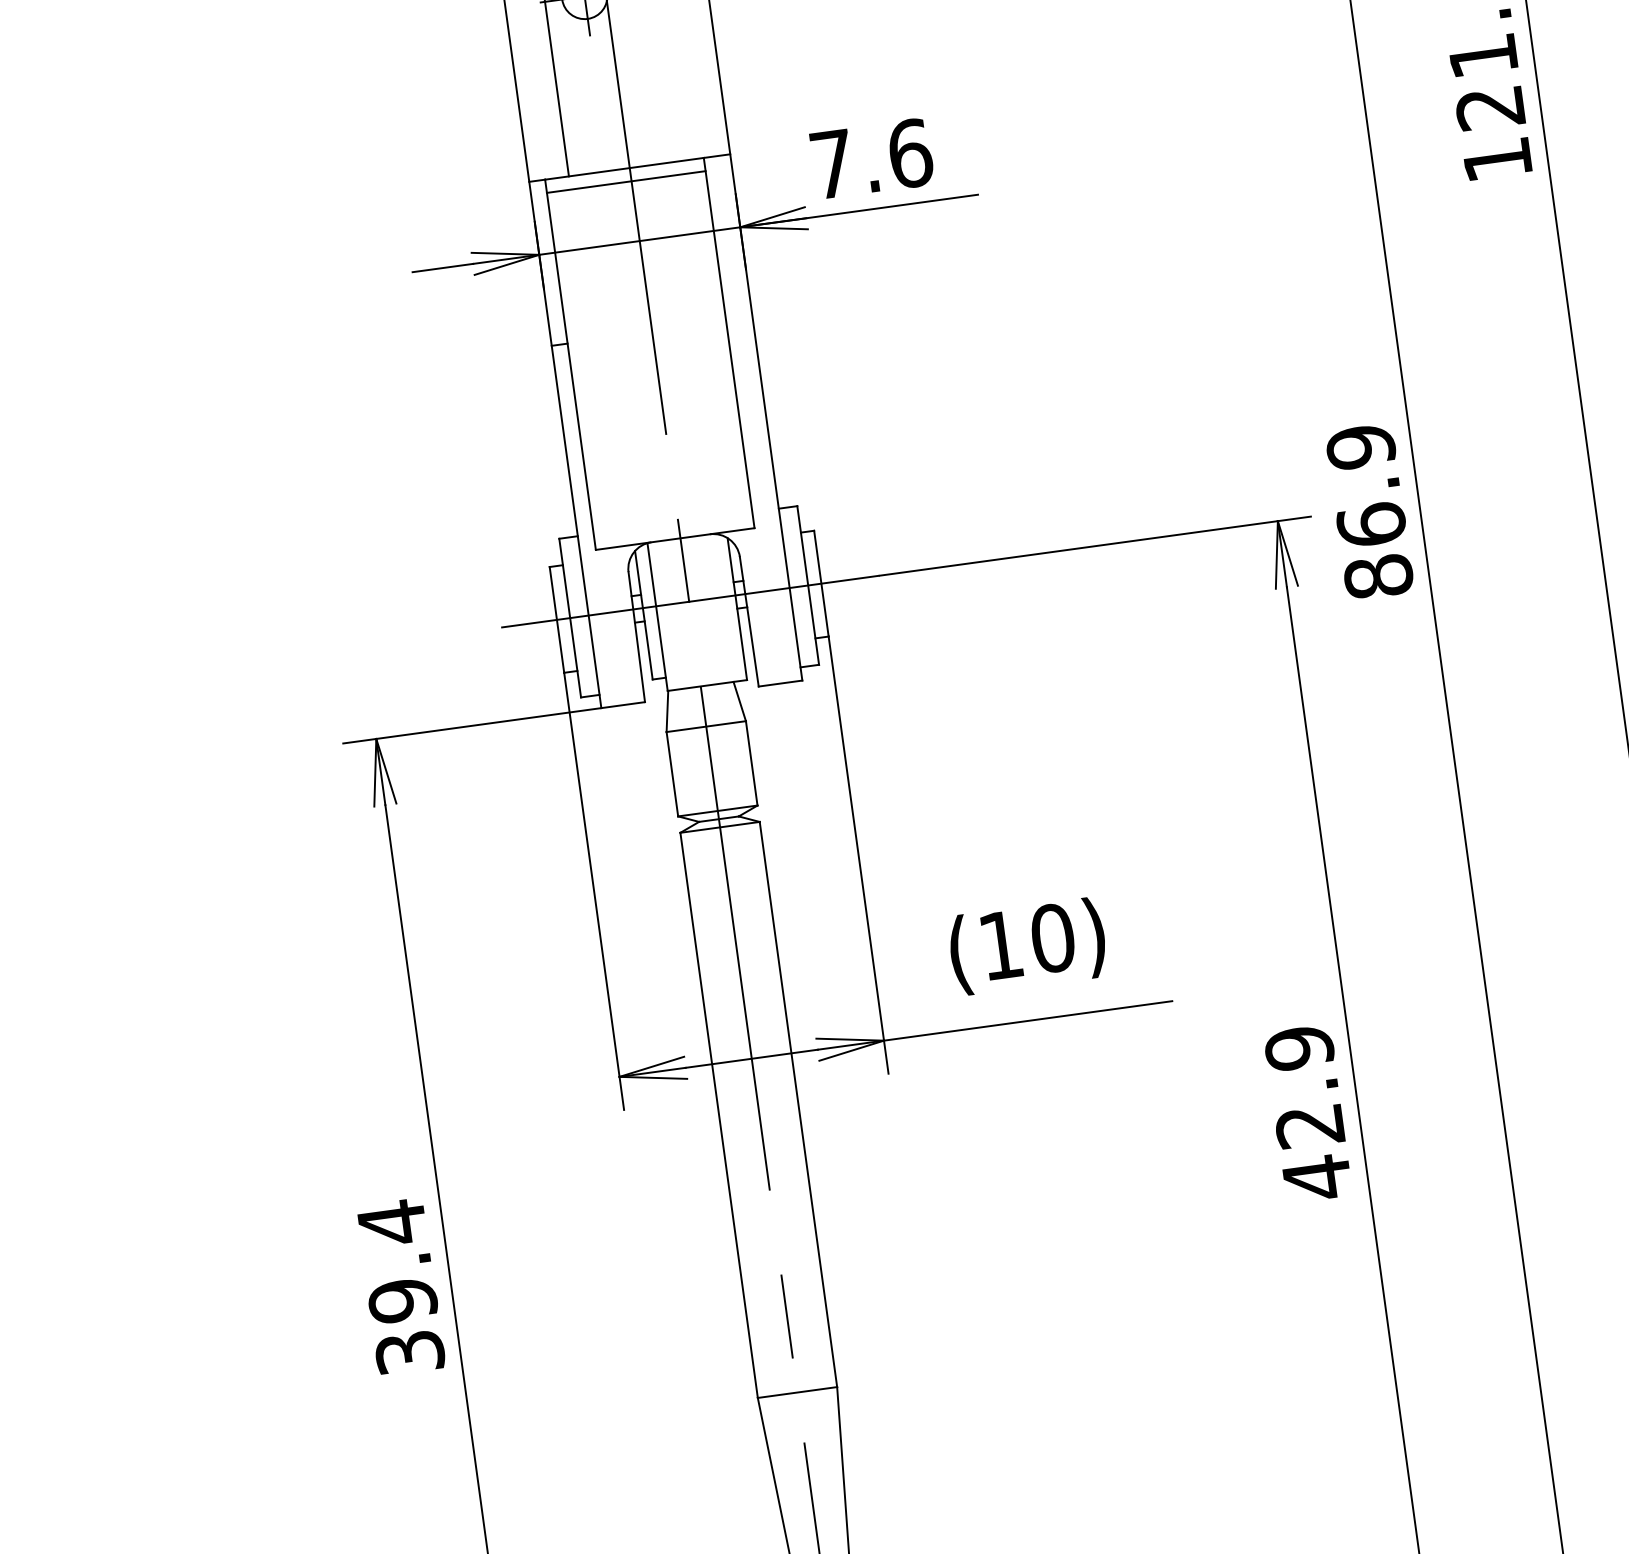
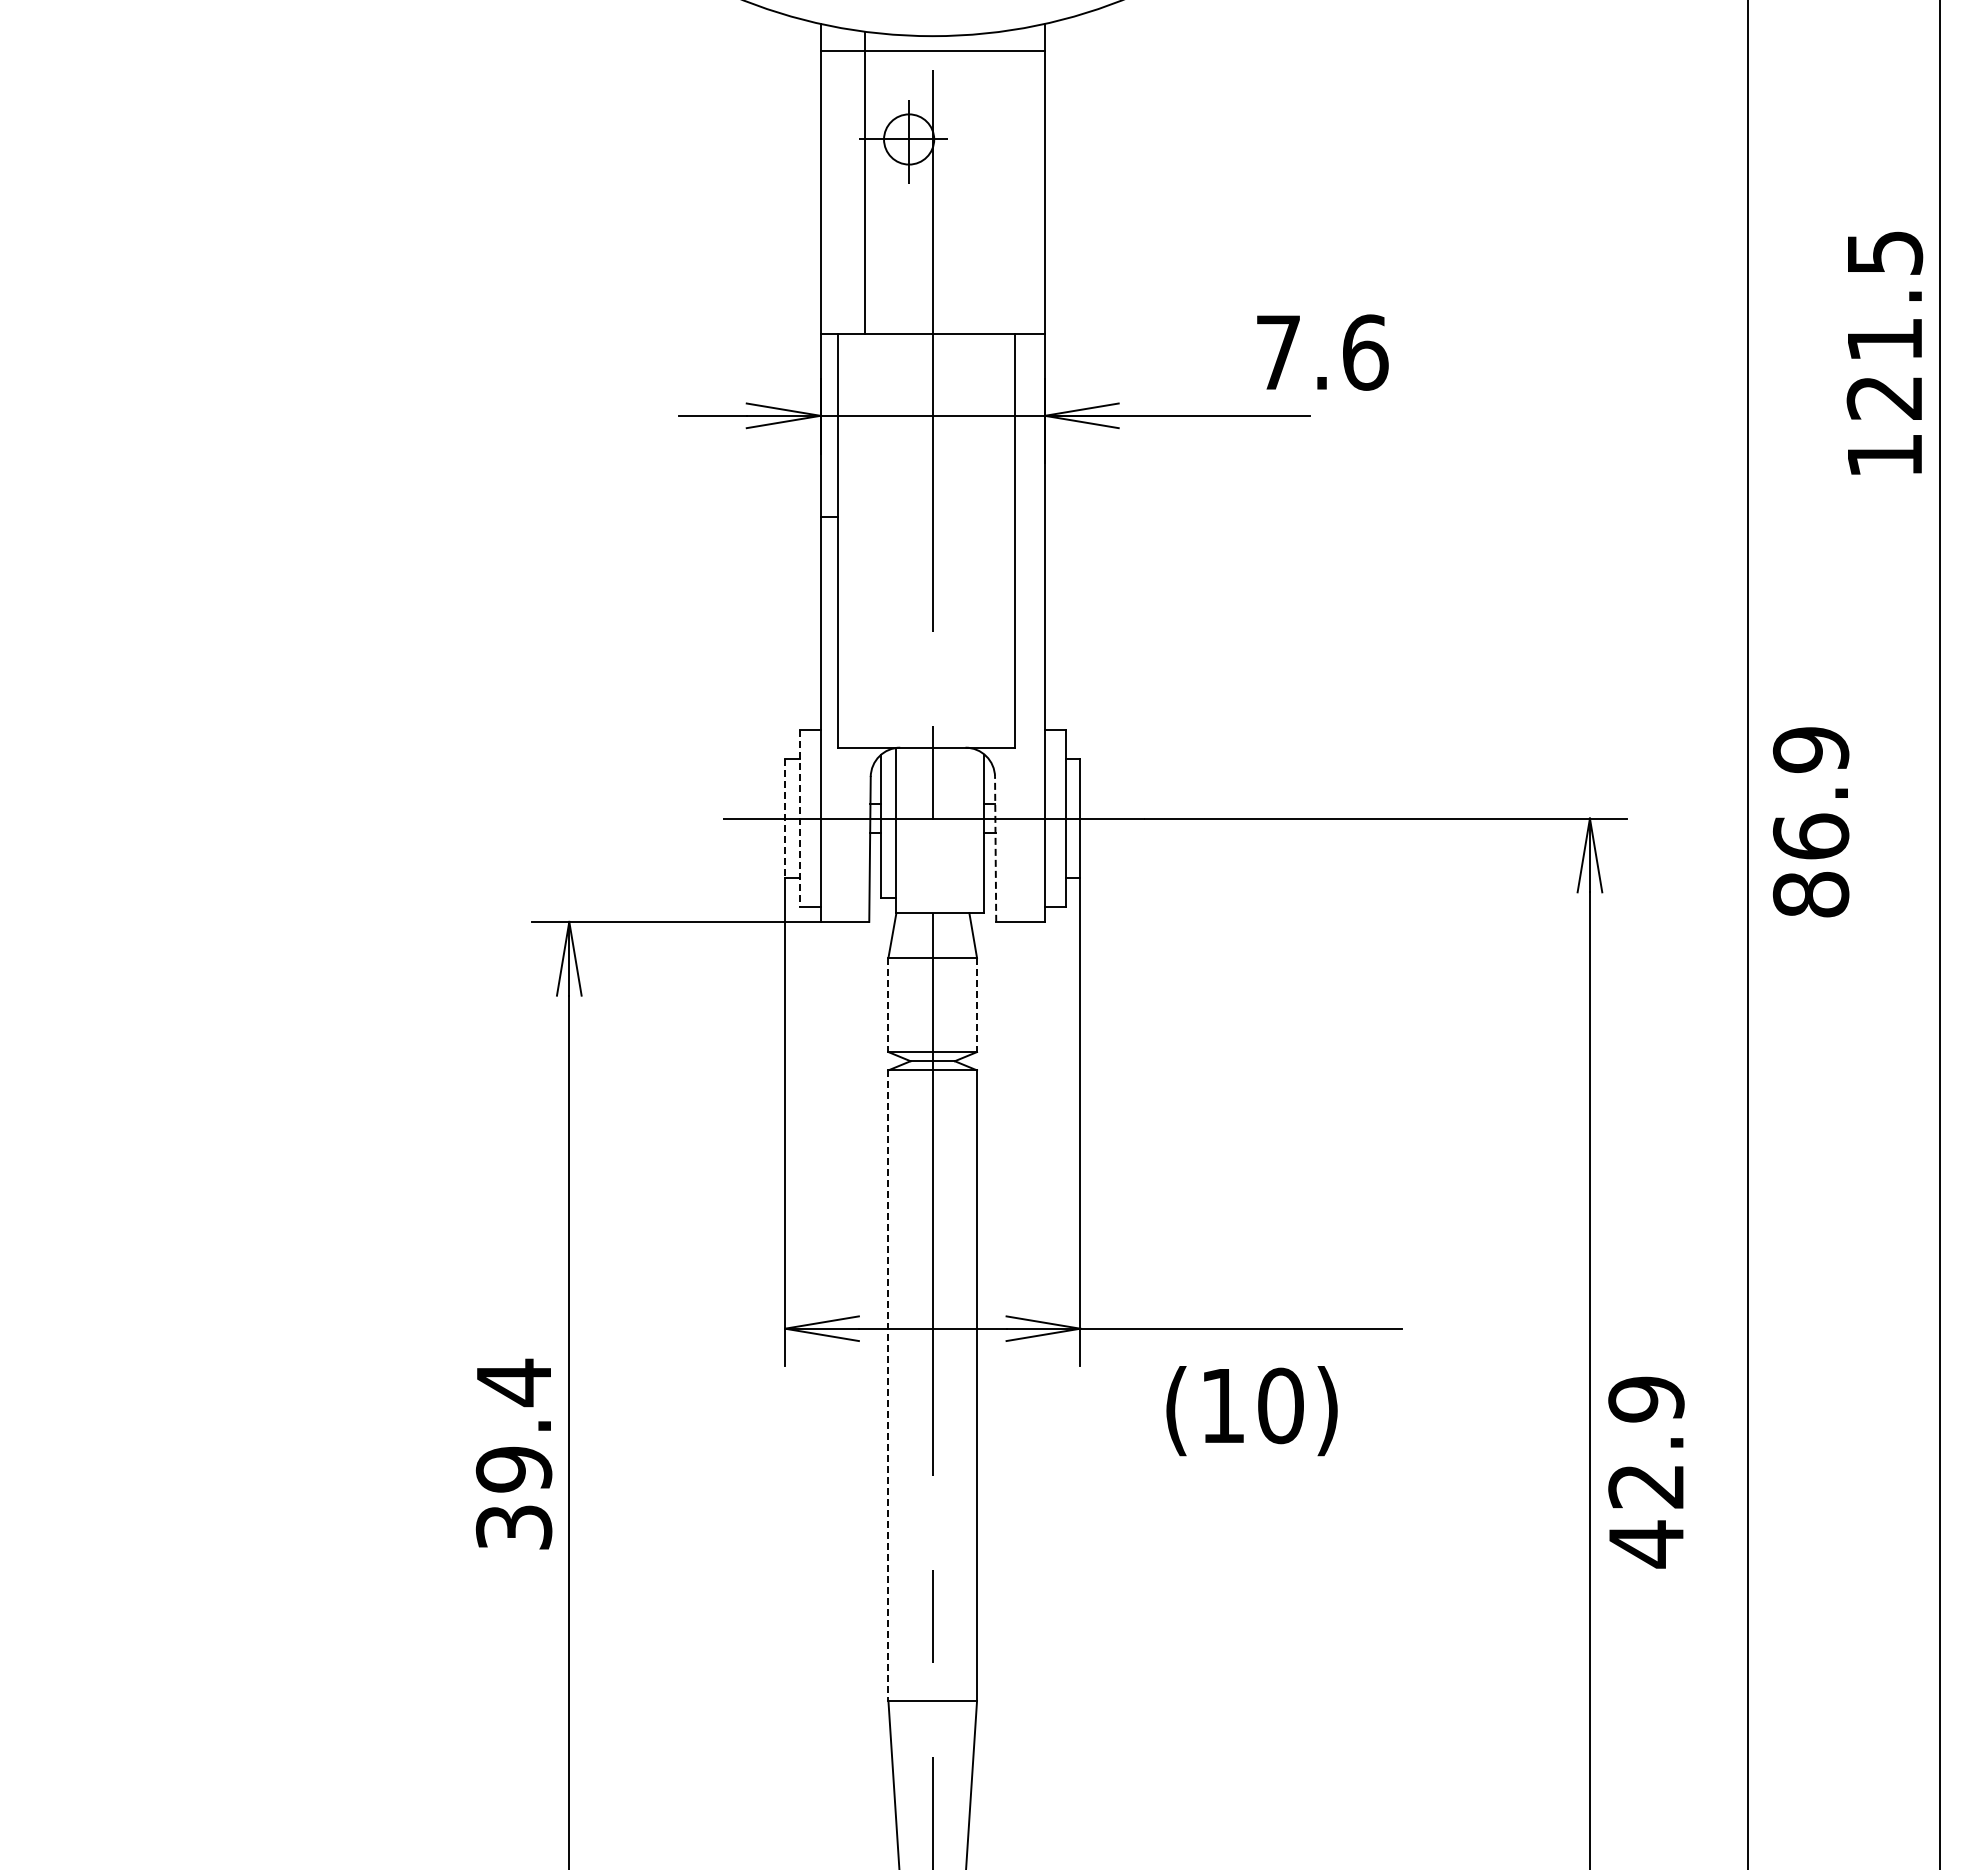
text: (871, 158) -> (1322, 352), moved
line: (626, 182) -> (926, 349), removed
text: (1370, 512) -> (1811, 822), moved
line: (569, 618) -> (799, 818), solid -> dashed
line: (557, 620) -> (785, 819), solid -> dashed
line: (749, 620) -> (995, 848), solid -> dashed
line: (752, 763) -> (977, 1005), solid -> dashed
line: (672, 774) -> (888, 1005), solid -> dashed
text: (1027, 946) -> (1251, 1411), moved
text: (1308, 1113) -> (1646, 1472), moved
line: (719, 1115) -> (888, 1386), solid -> dashed
text: (400, 1286) -> (513, 1453), moved

